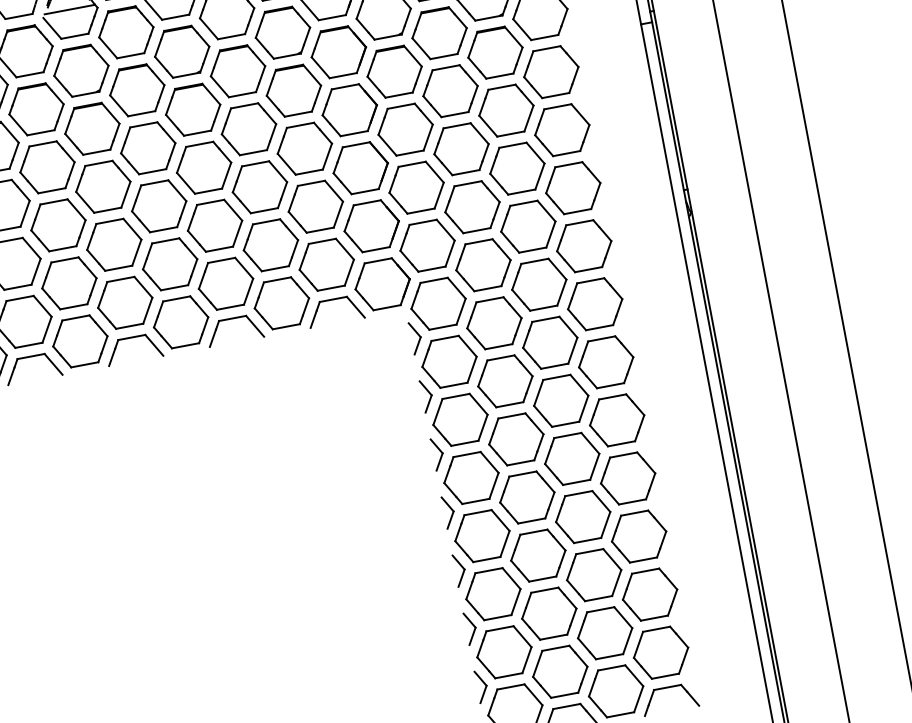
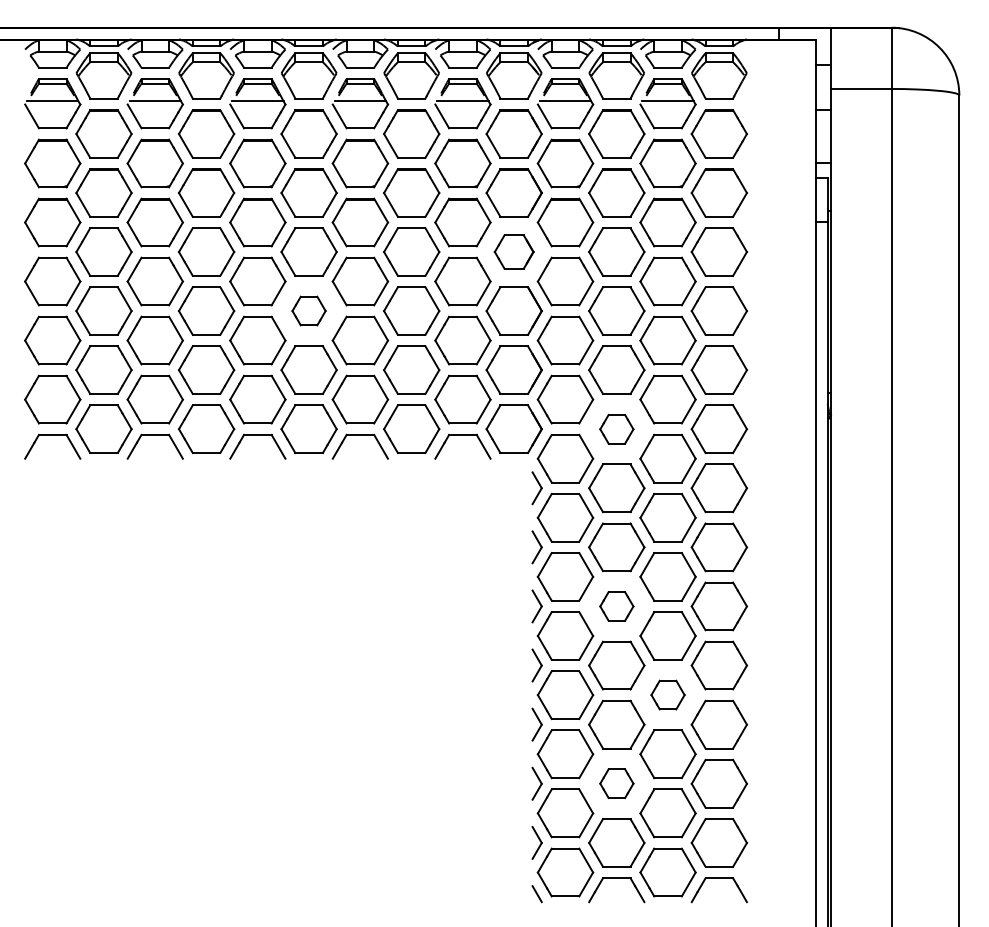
part: (348, 109) -> (513, 251), size x0.7
part: (158, 205) -> (308, 310), size x0.6
part: (483, 265) -> (616, 429), size x0.6
part: (516, 439) -> (616, 606), size x0.6
part: (582, 516) -> (667, 694), size x0.6
part: (548, 613) -> (616, 783), size x0.6

